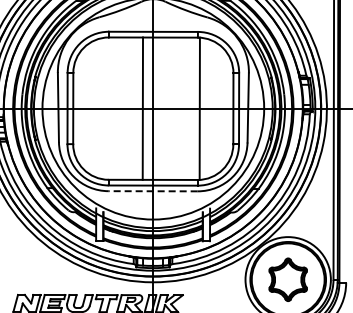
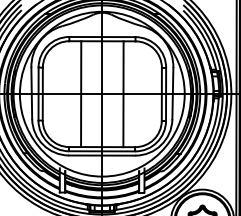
line: (142, 108) -> (80, 94), moved
line: (199, 108) -> (123, 94), moved
line: (152, 191) -> (101, 155), dashed -> solid

